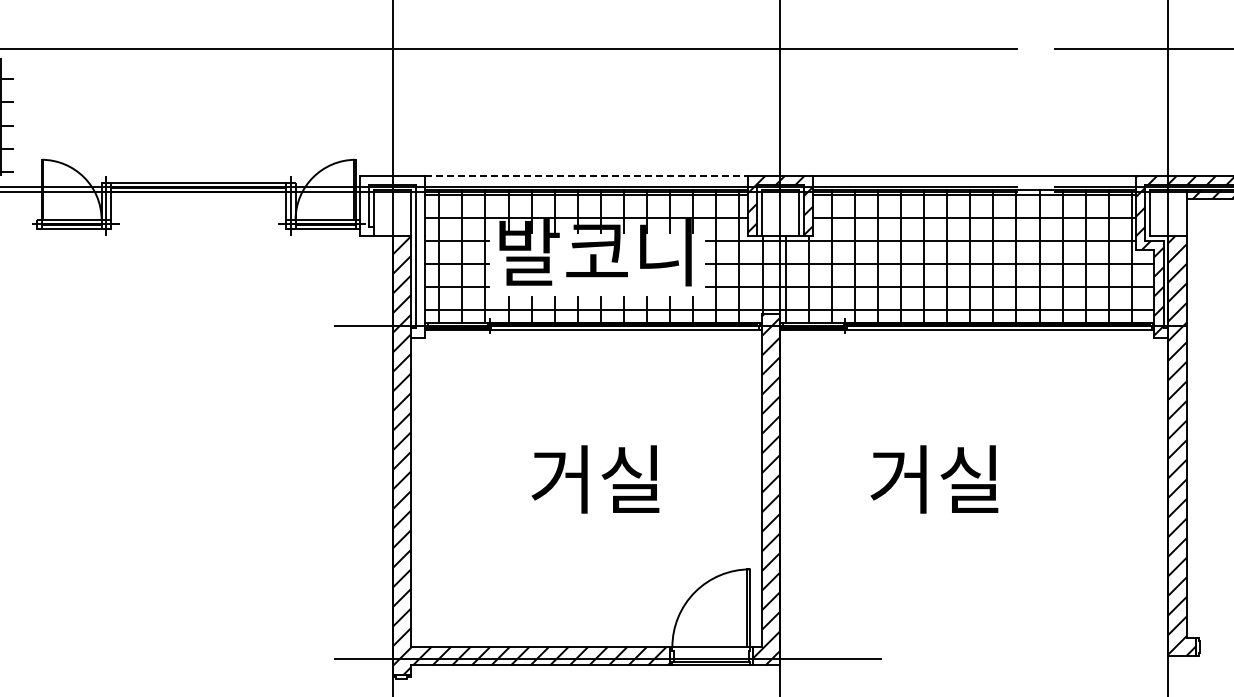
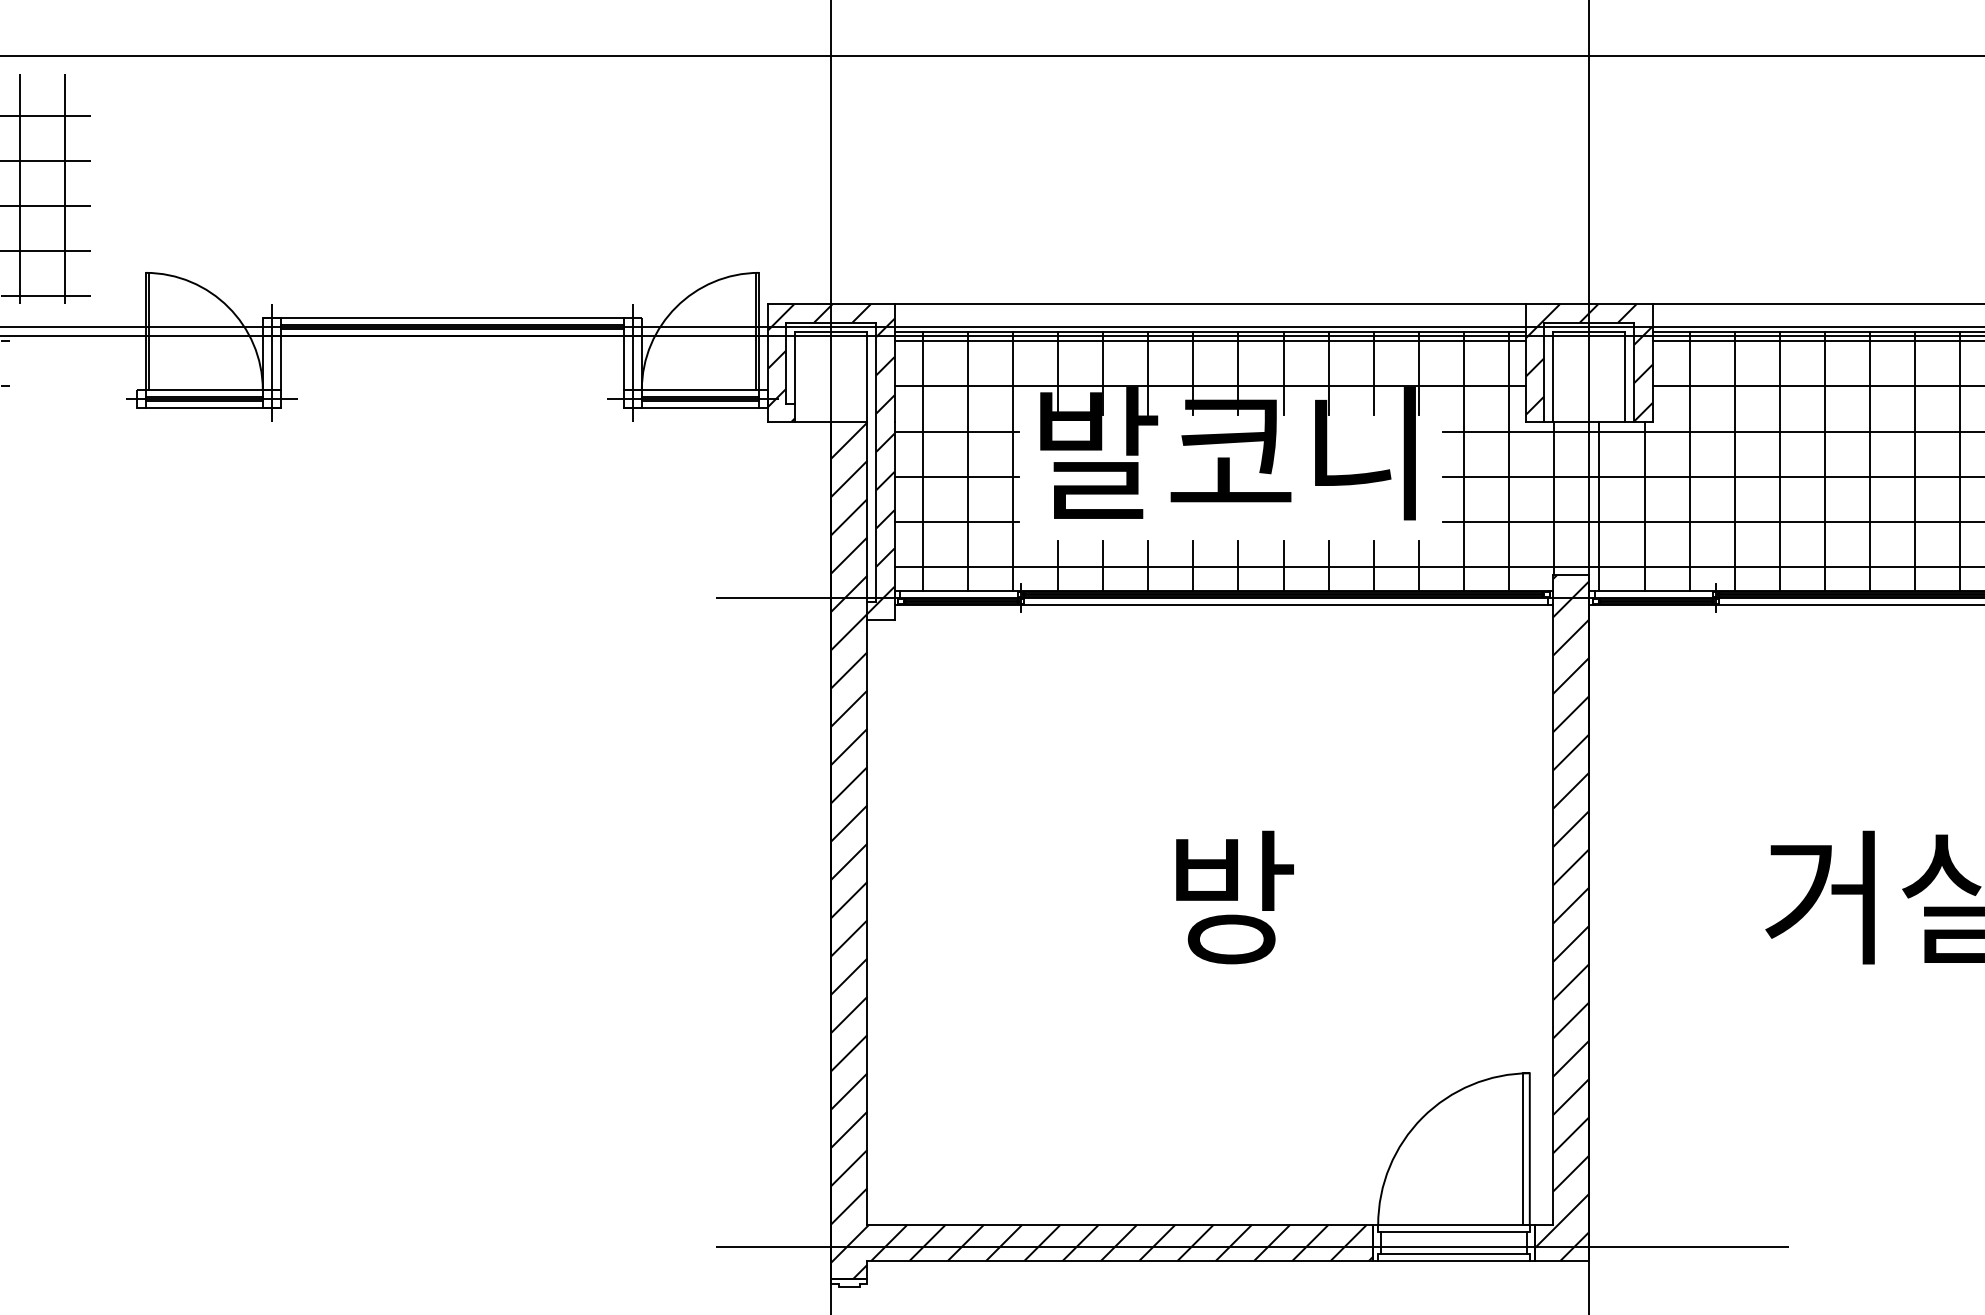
line: (586, 175) -> (1210, 303), dashed -> solid
hatch: (392, 254) -> (831, 457), added
text: (595, 479) -> (1227, 897), 거실 -> 방
line: (710, 650) -> (1452, 1231), added

